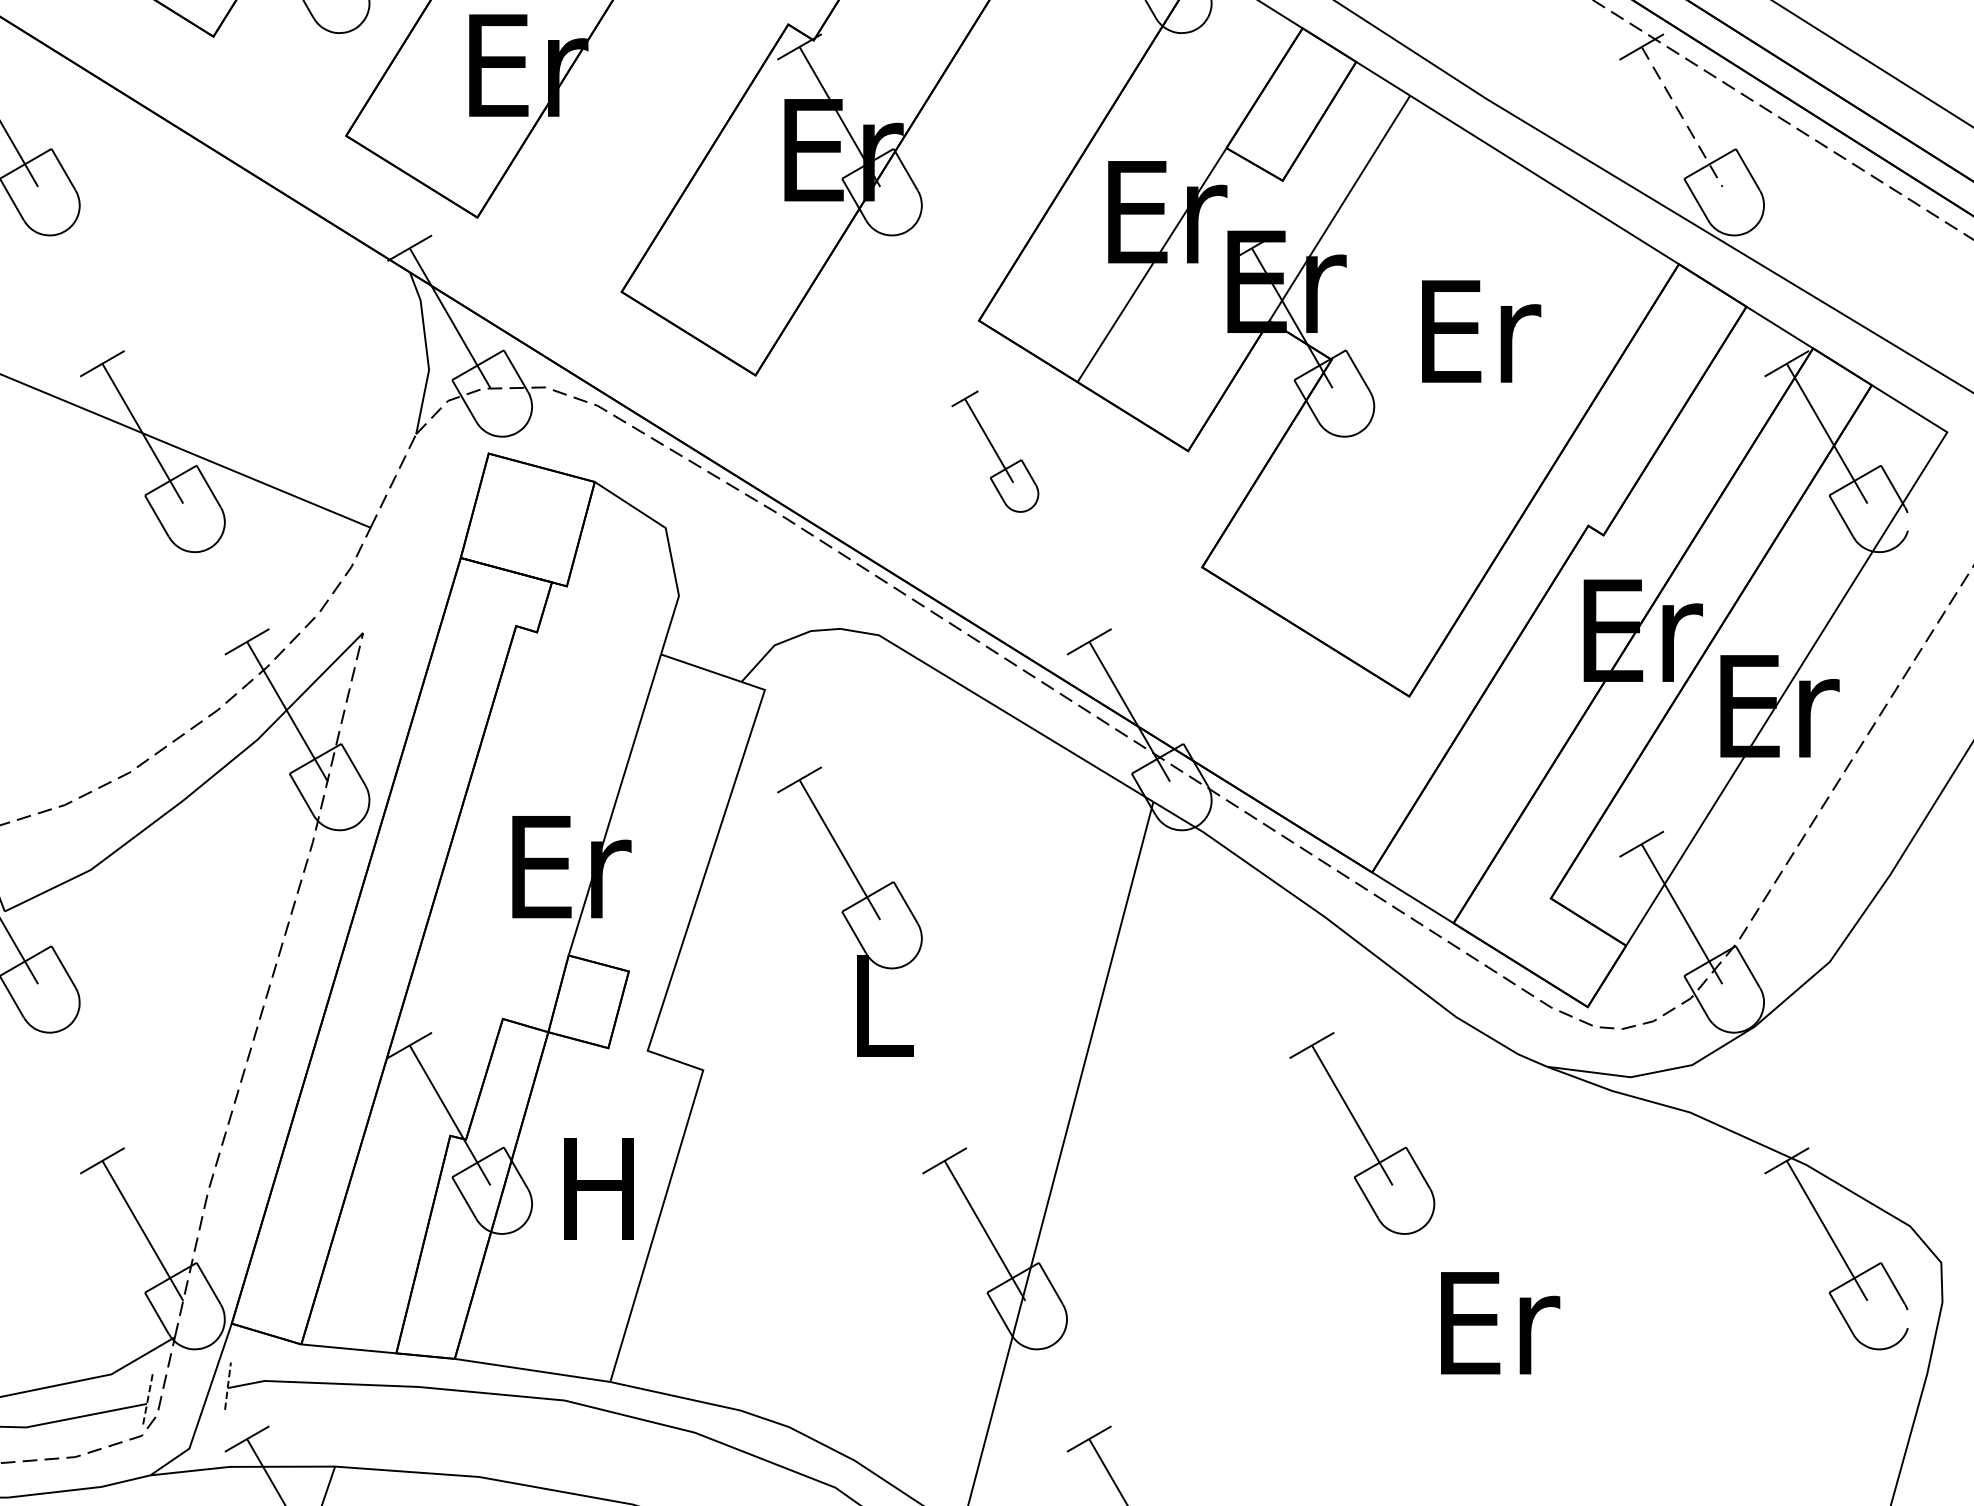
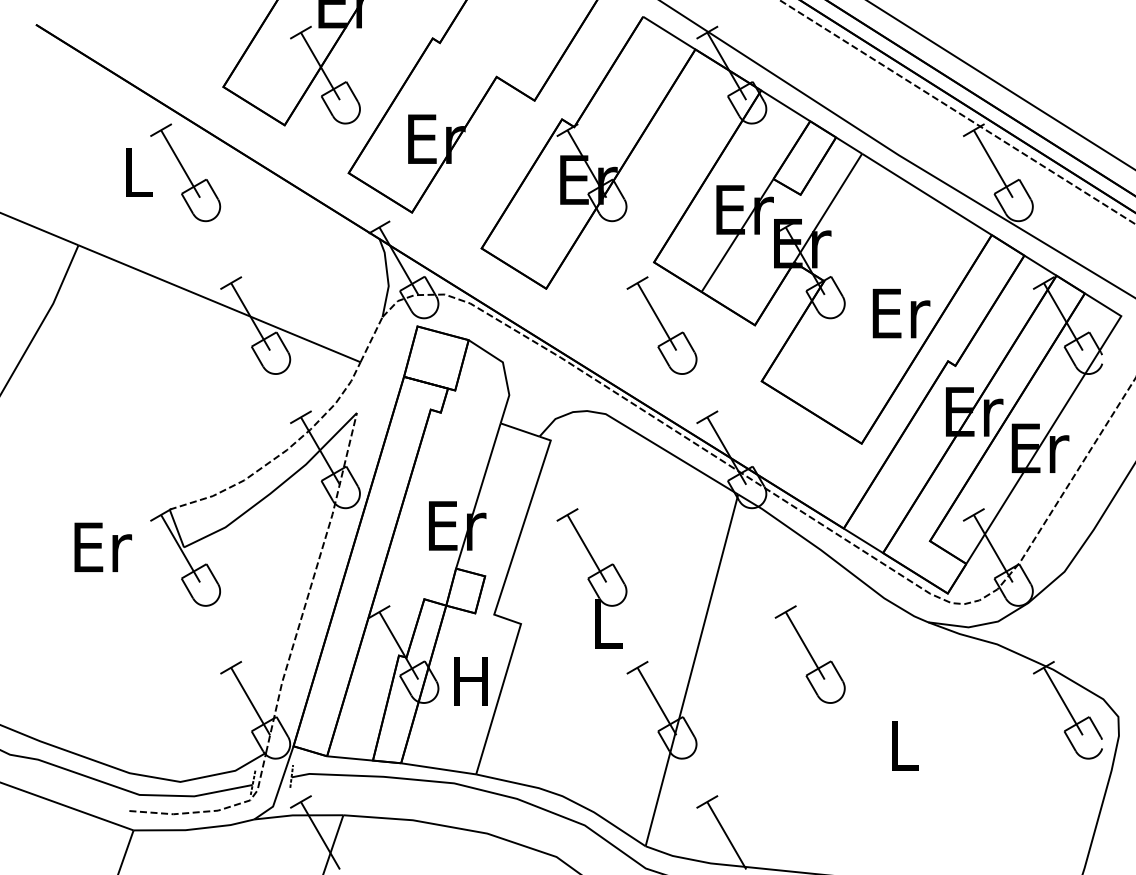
line: (1682, 117) -> (993, 164), dashed -> solid
text: (1481, 331) -> (901, 313), moved
part: (994, 451) -> (661, 325), size x1.67
part: (849, 911) -> (591, 578), moved
part: (1361, 1133) -> (809, 654), moved
text: (1500, 1322) -> (905, 745), Er -> L

